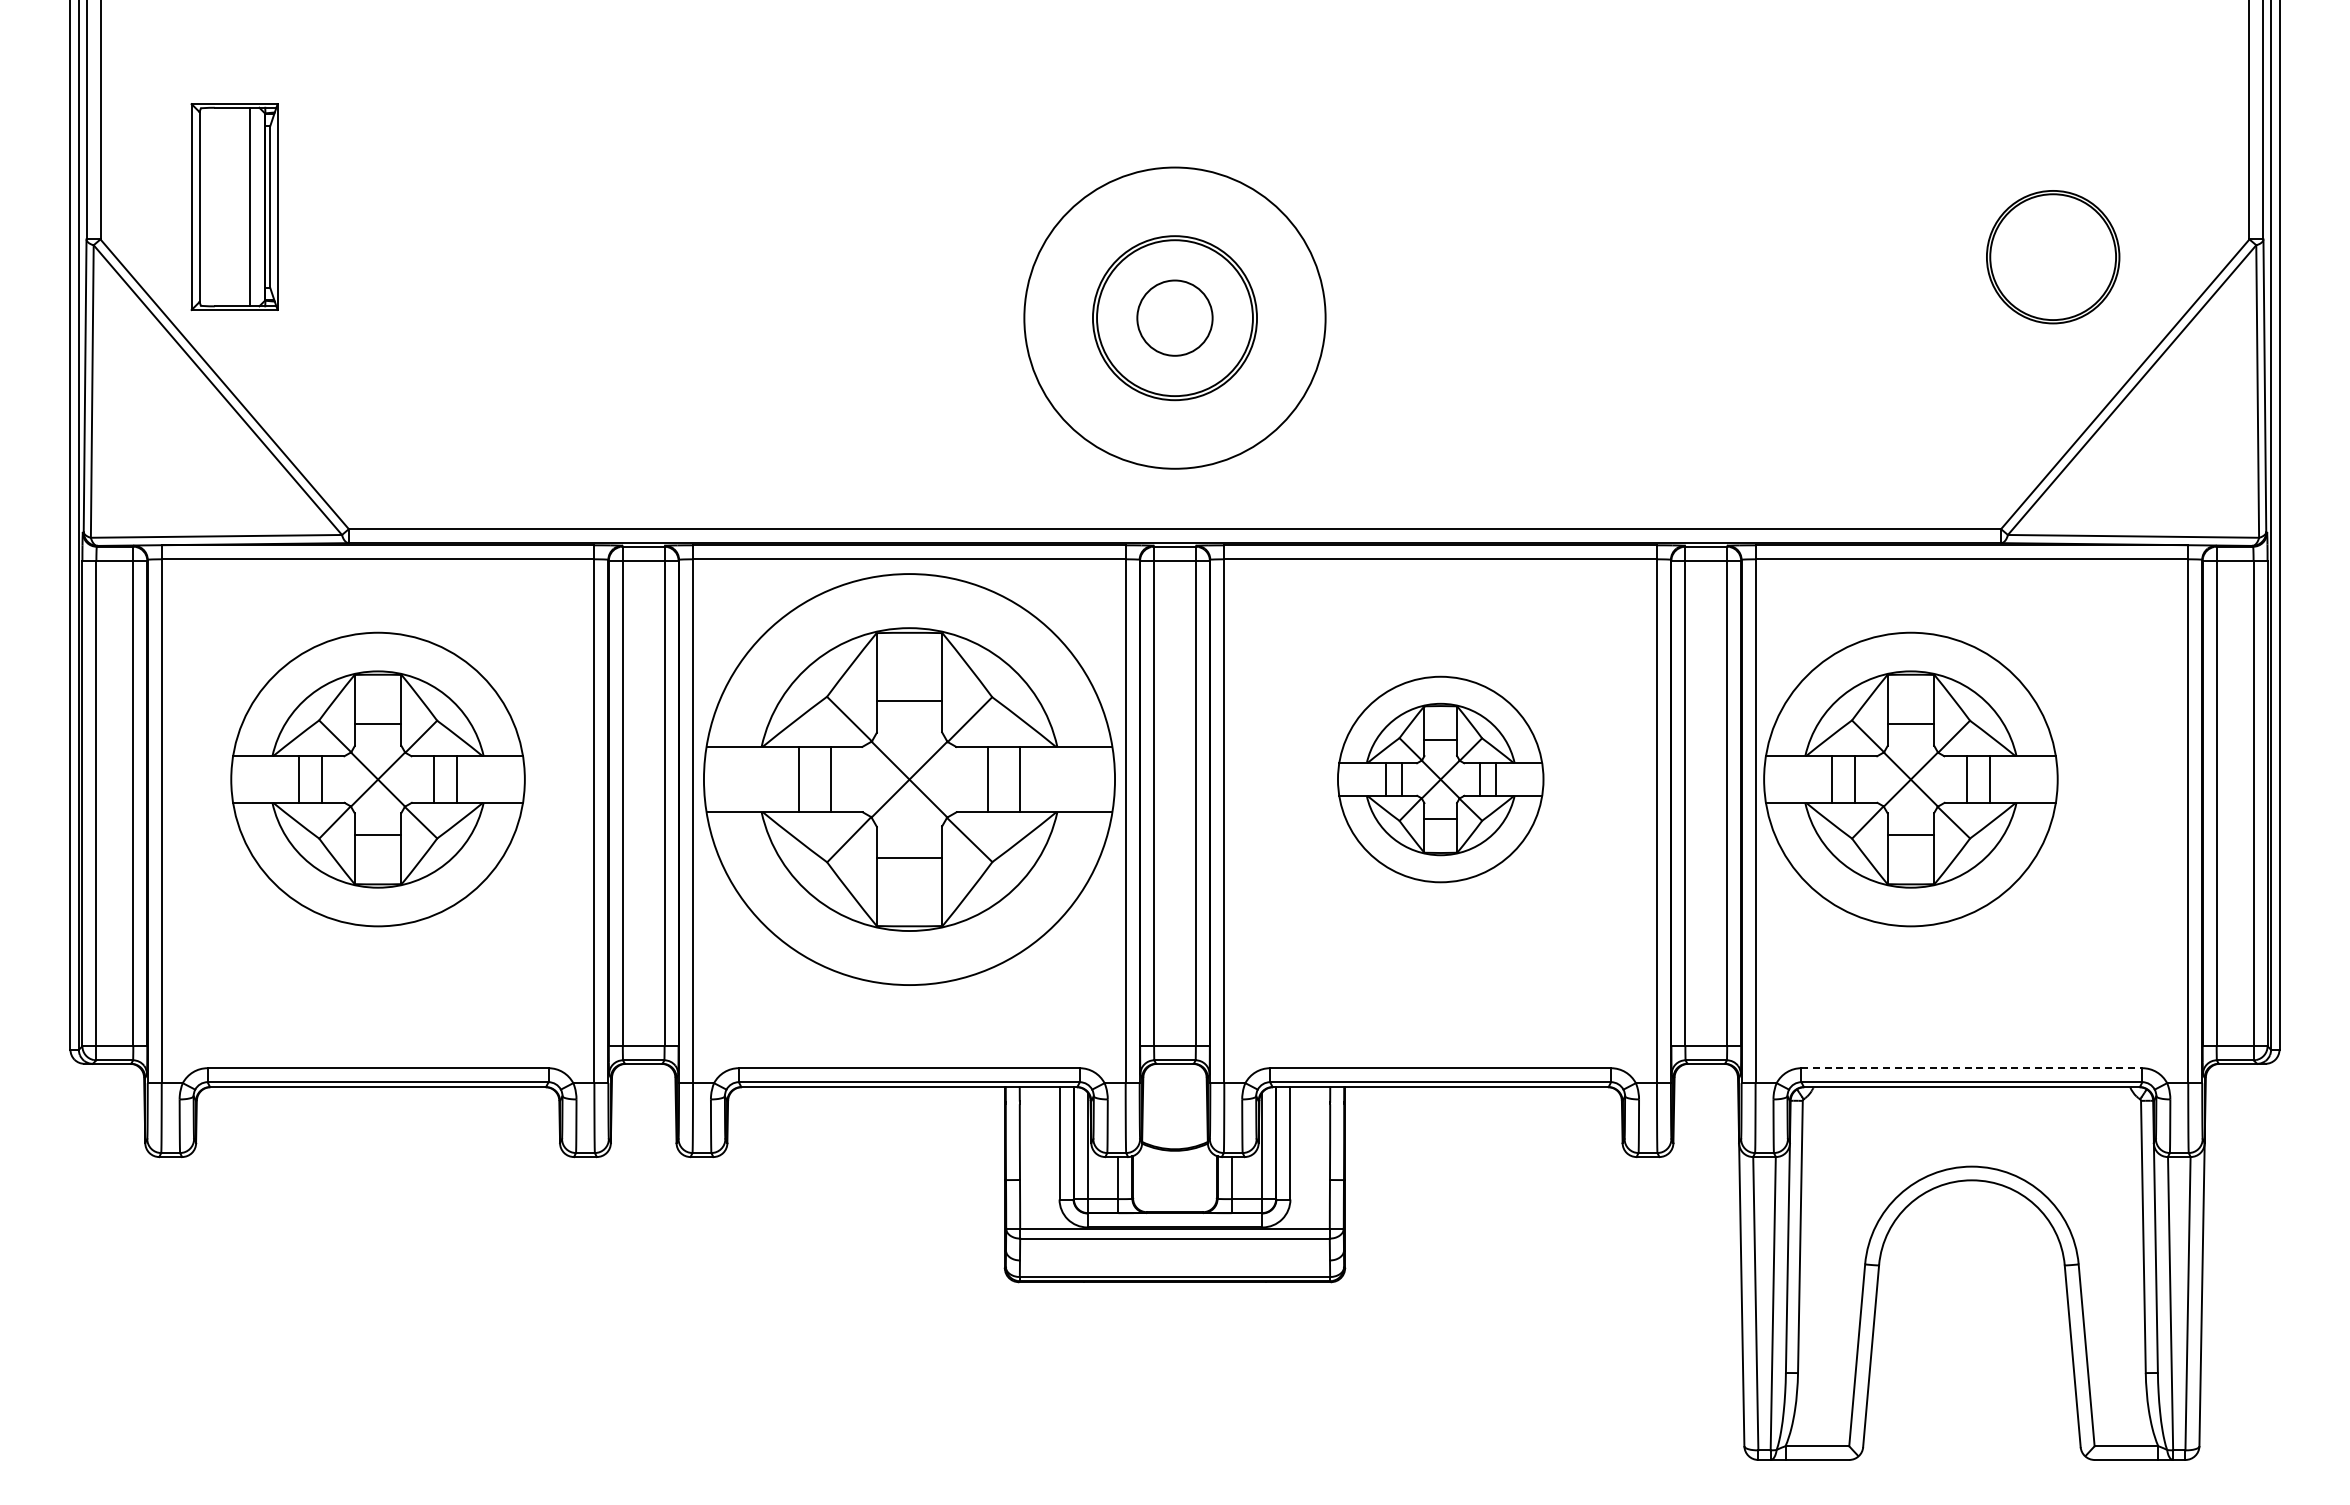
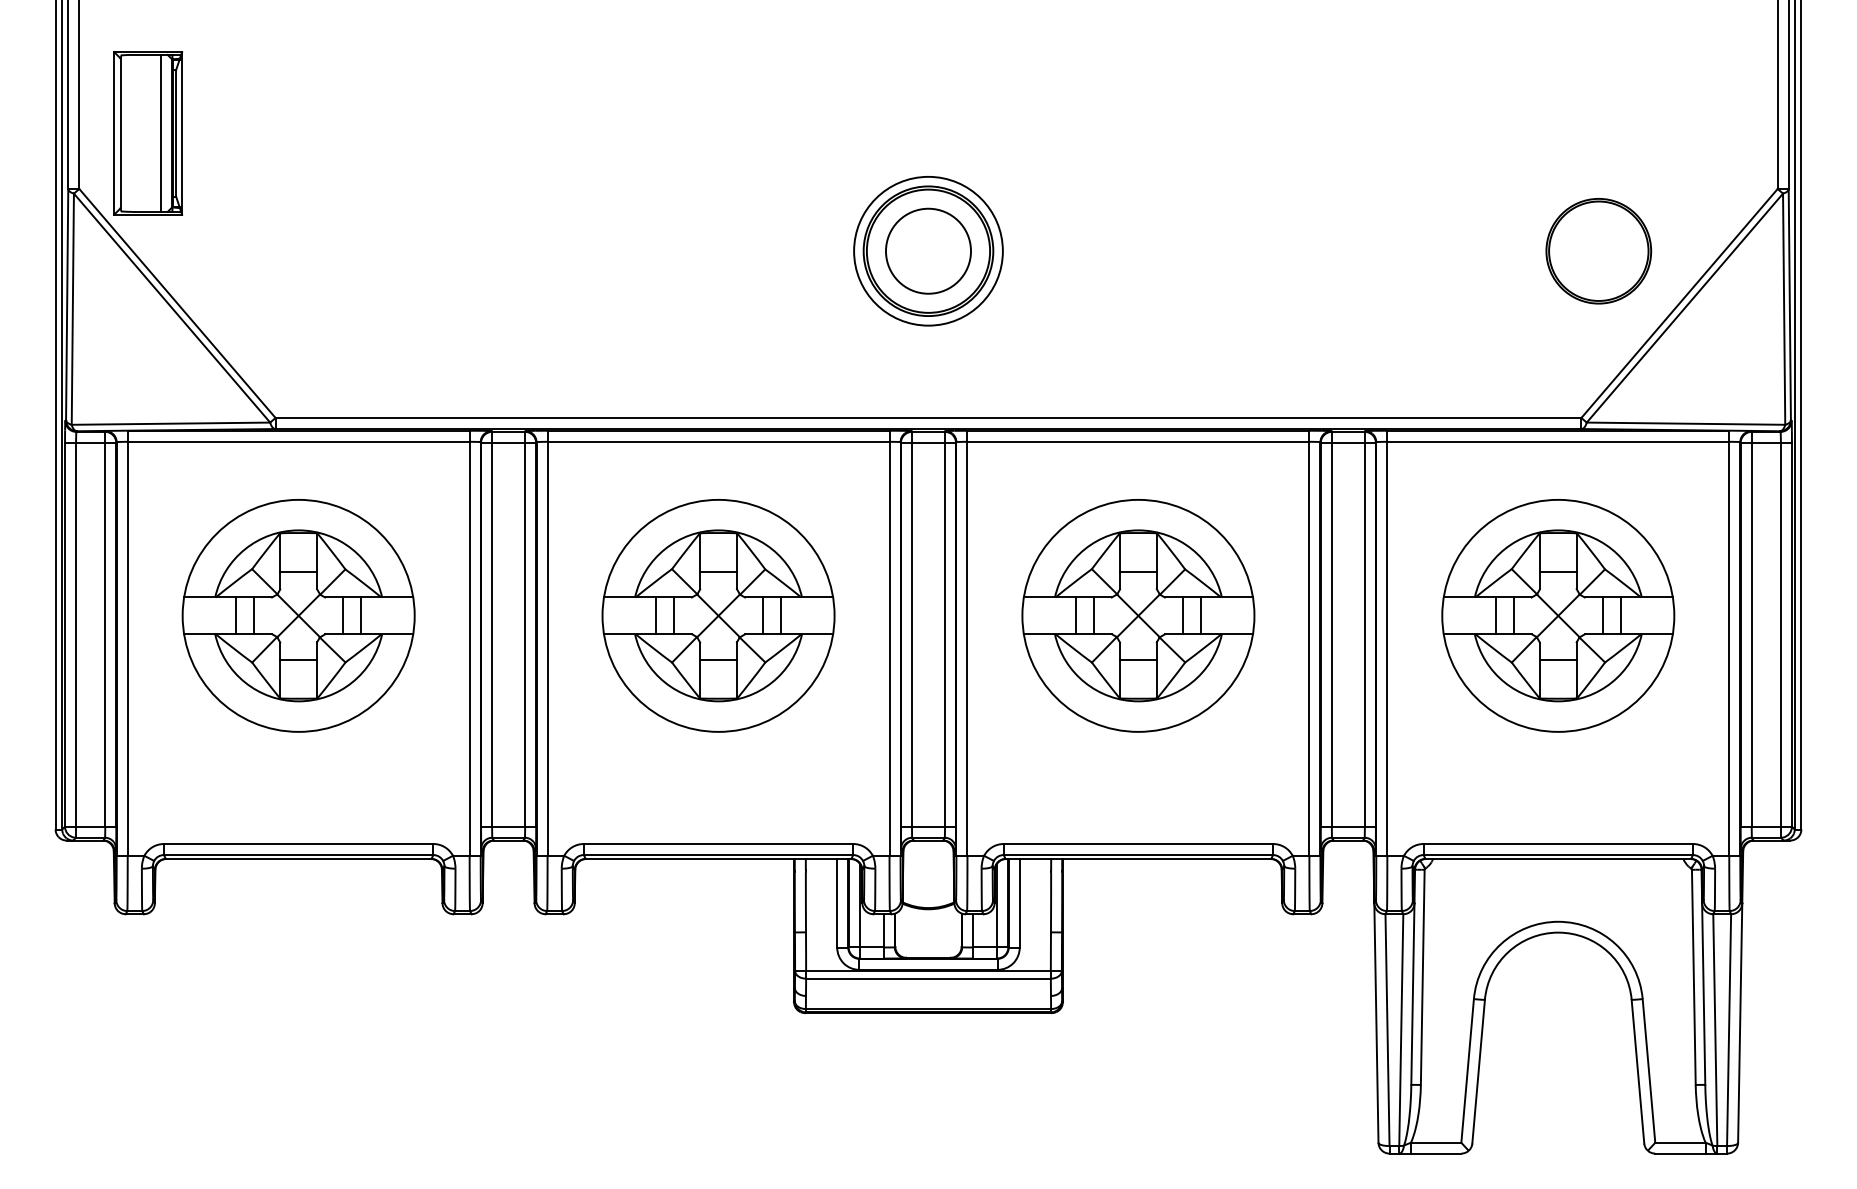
part: (234, 207) -> (148, 133), moved
part: (2053, 257) -> (1599, 251), moved
circle: (1174, 317) -> (928, 250), size x1.43
circle: (1174, 318) -> (928, 251), size x0.62
part: (908, 779) -> (717, 615), size x0.71
part: (1440, 779) -> (1138, 615), size x1.43
part: (1910, 779) -> (1557, 615), moved
line: (1972, 1068) -> (1558, 844), dashed -> solid

